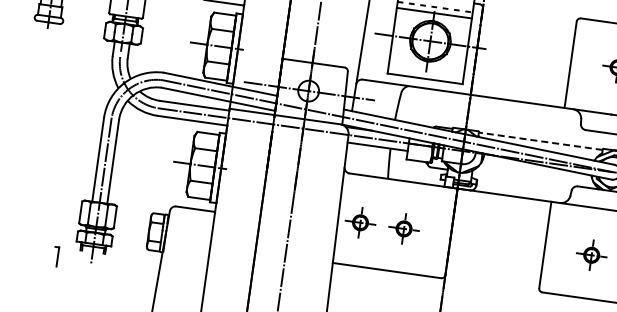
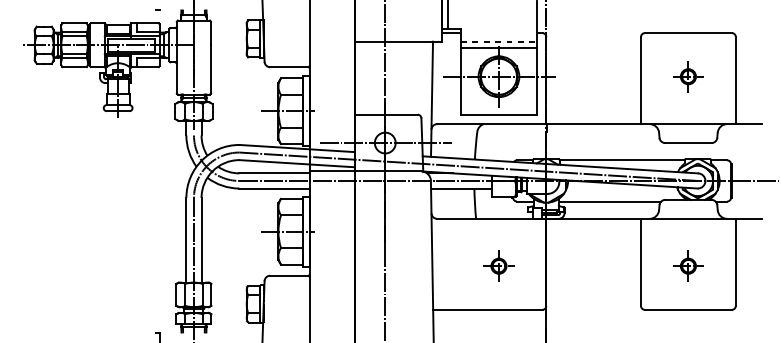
line: (541, 141) -> (622, 160), dashed -> solid
line: (522, 180) -> (609, 201), added
part: (360, 222) -> (454, 265), removed

